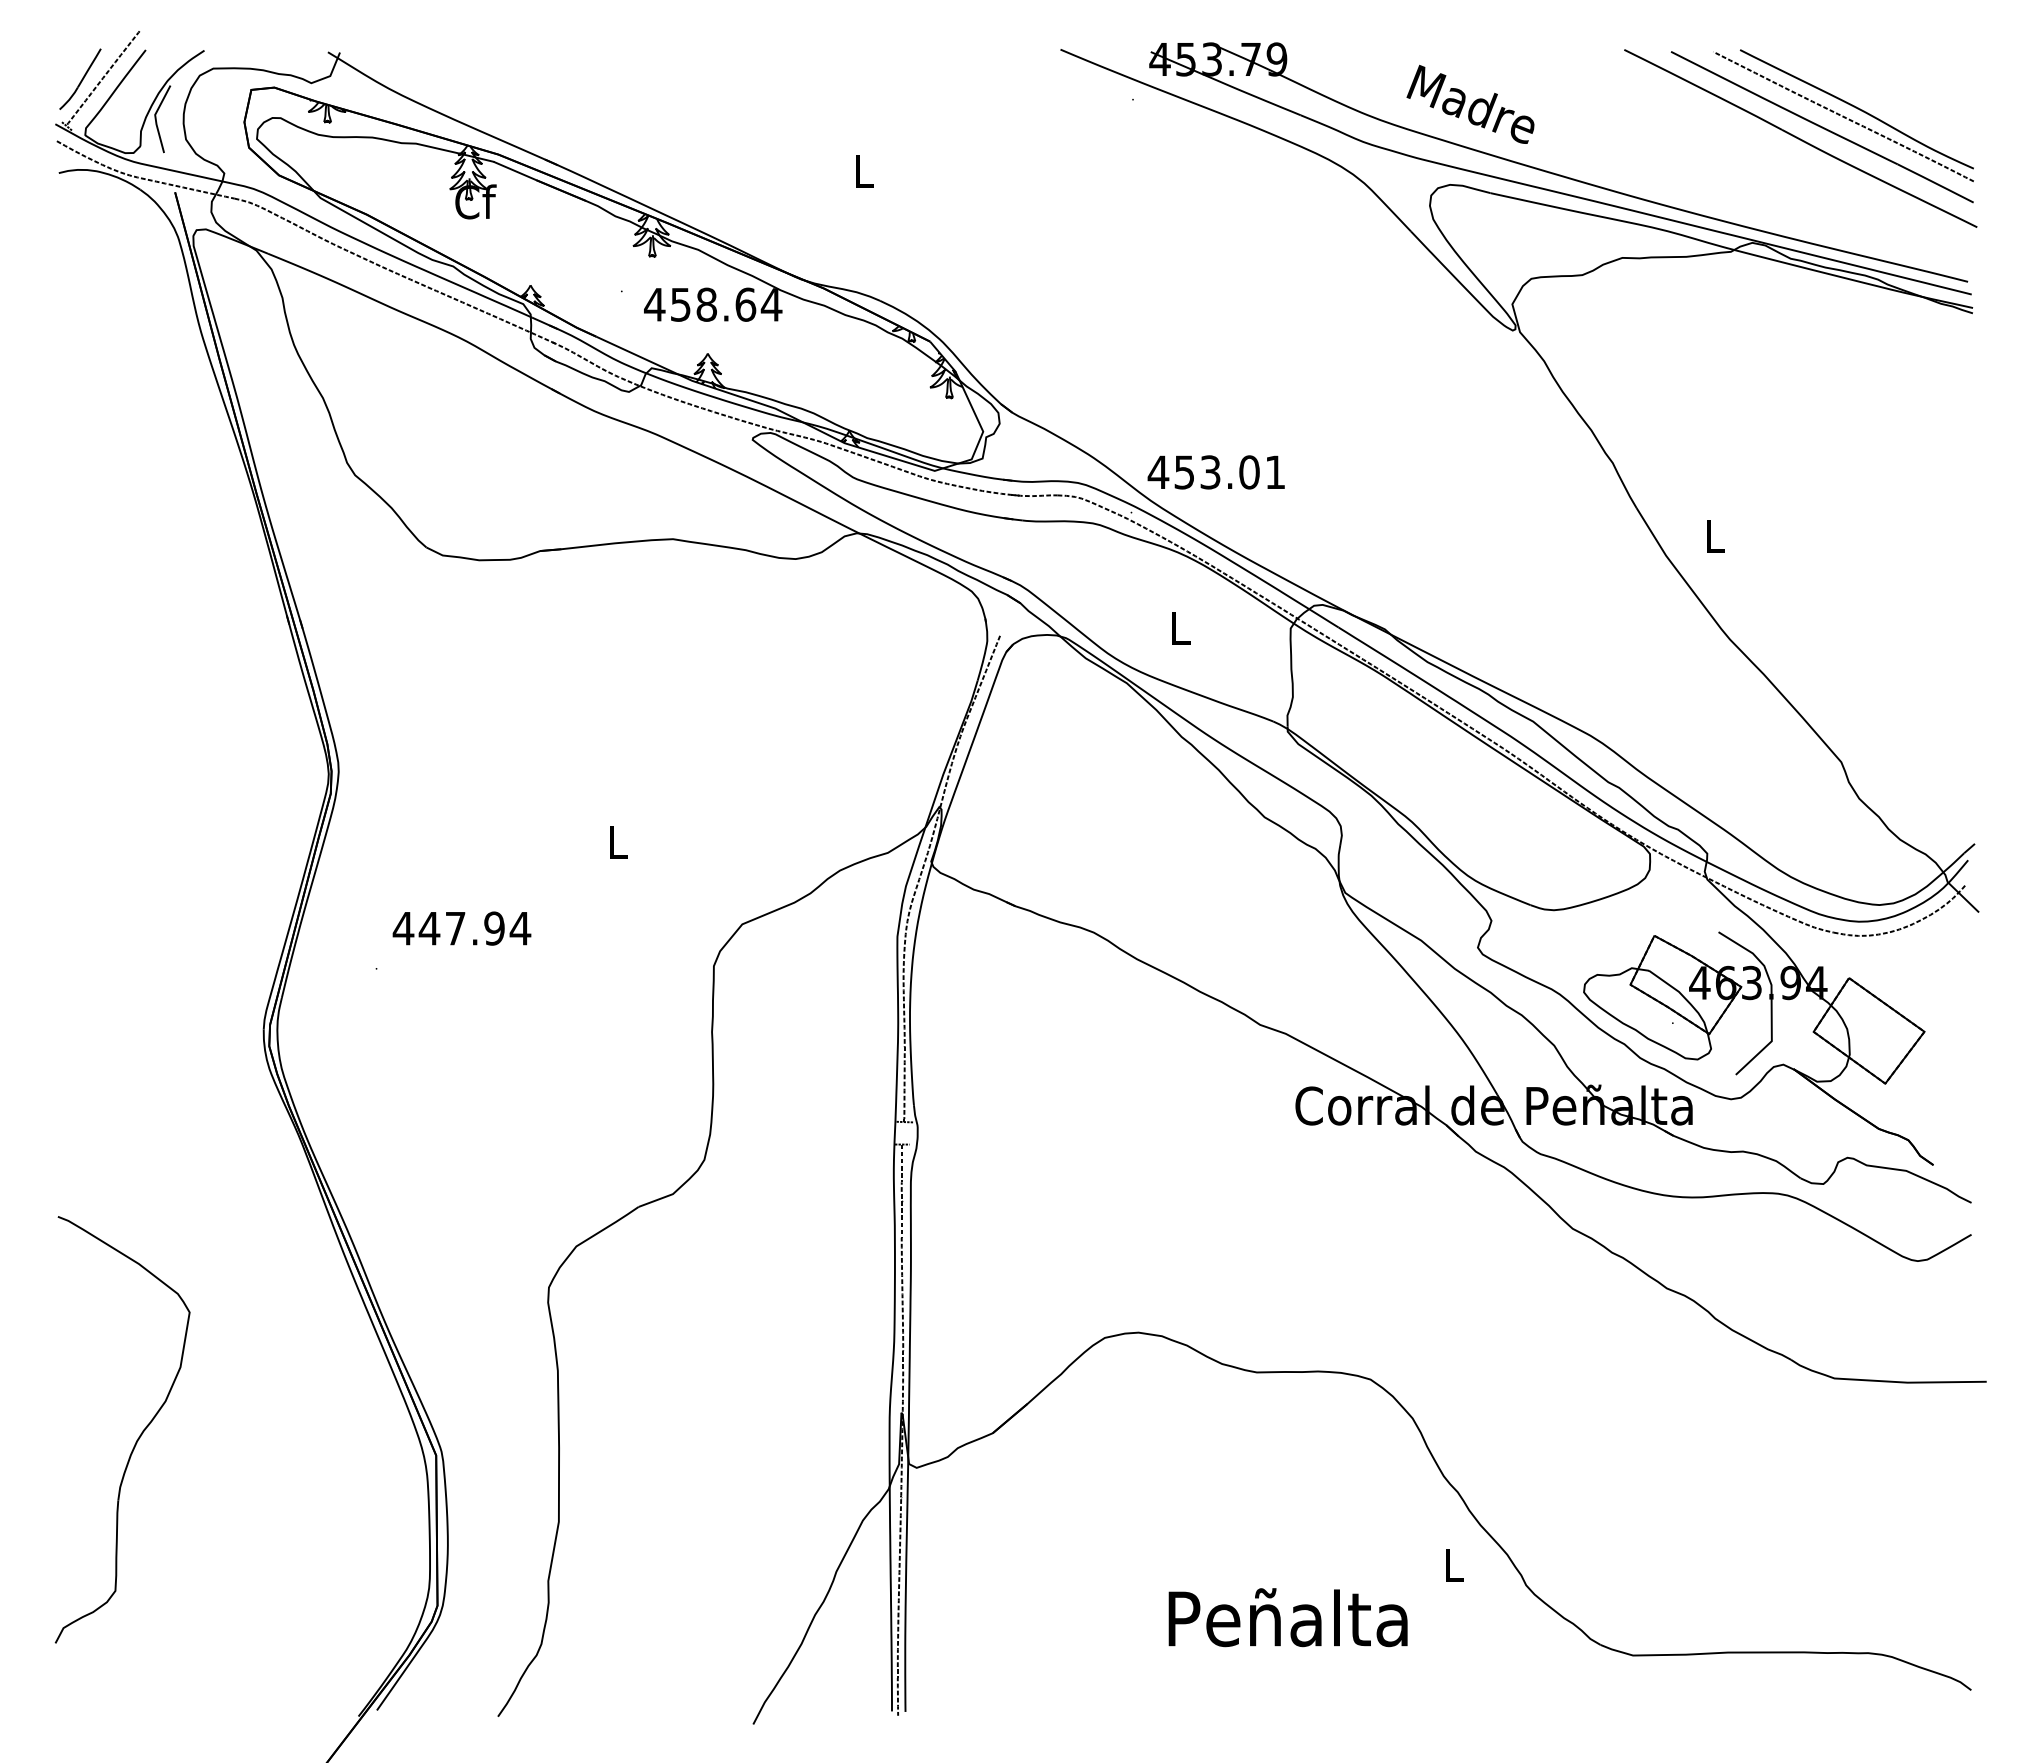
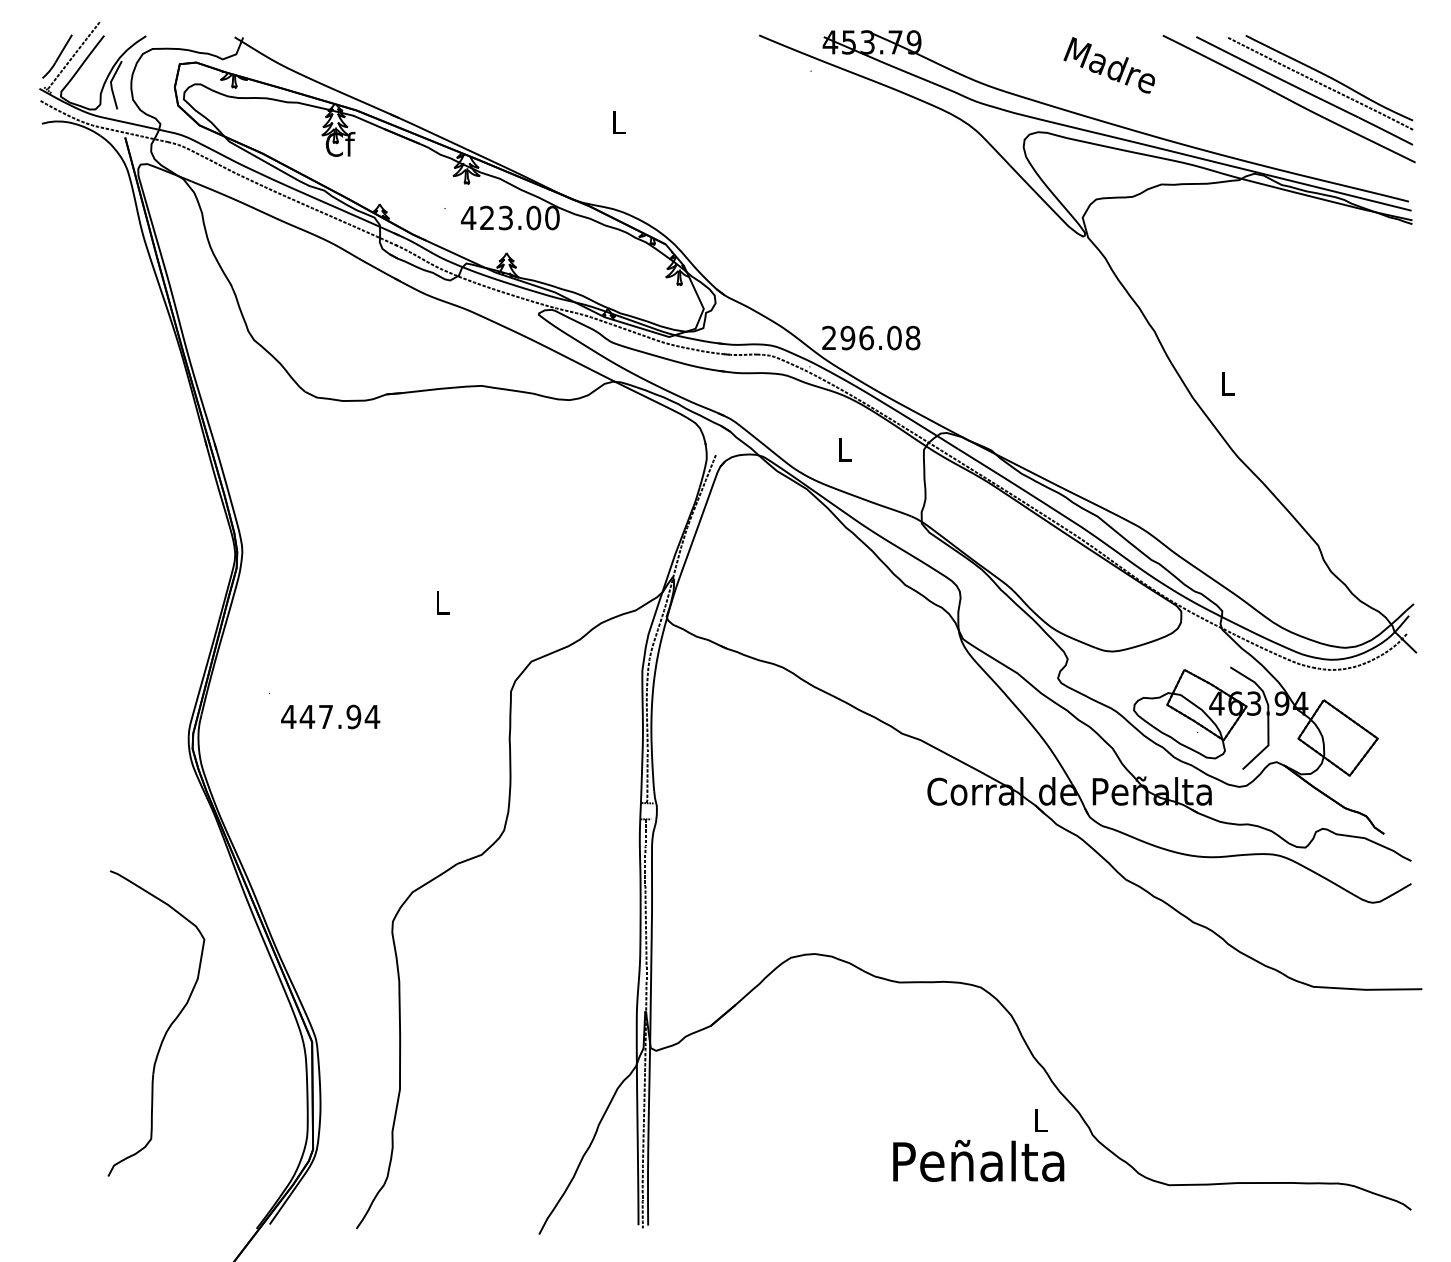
text: (1470, 103) -> (1109, 64), moved
text: (726, 304) -> (520, 217), 458.64 -> 423.00
text: (1216, 472) -> (870, 338), 453.01 -> 296.08
text: (461, 928) -> (330, 716), moved
part: (137, 1438) -> (167, 1029), moved
text: (1287, 1617) -> (978, 1160), moved

